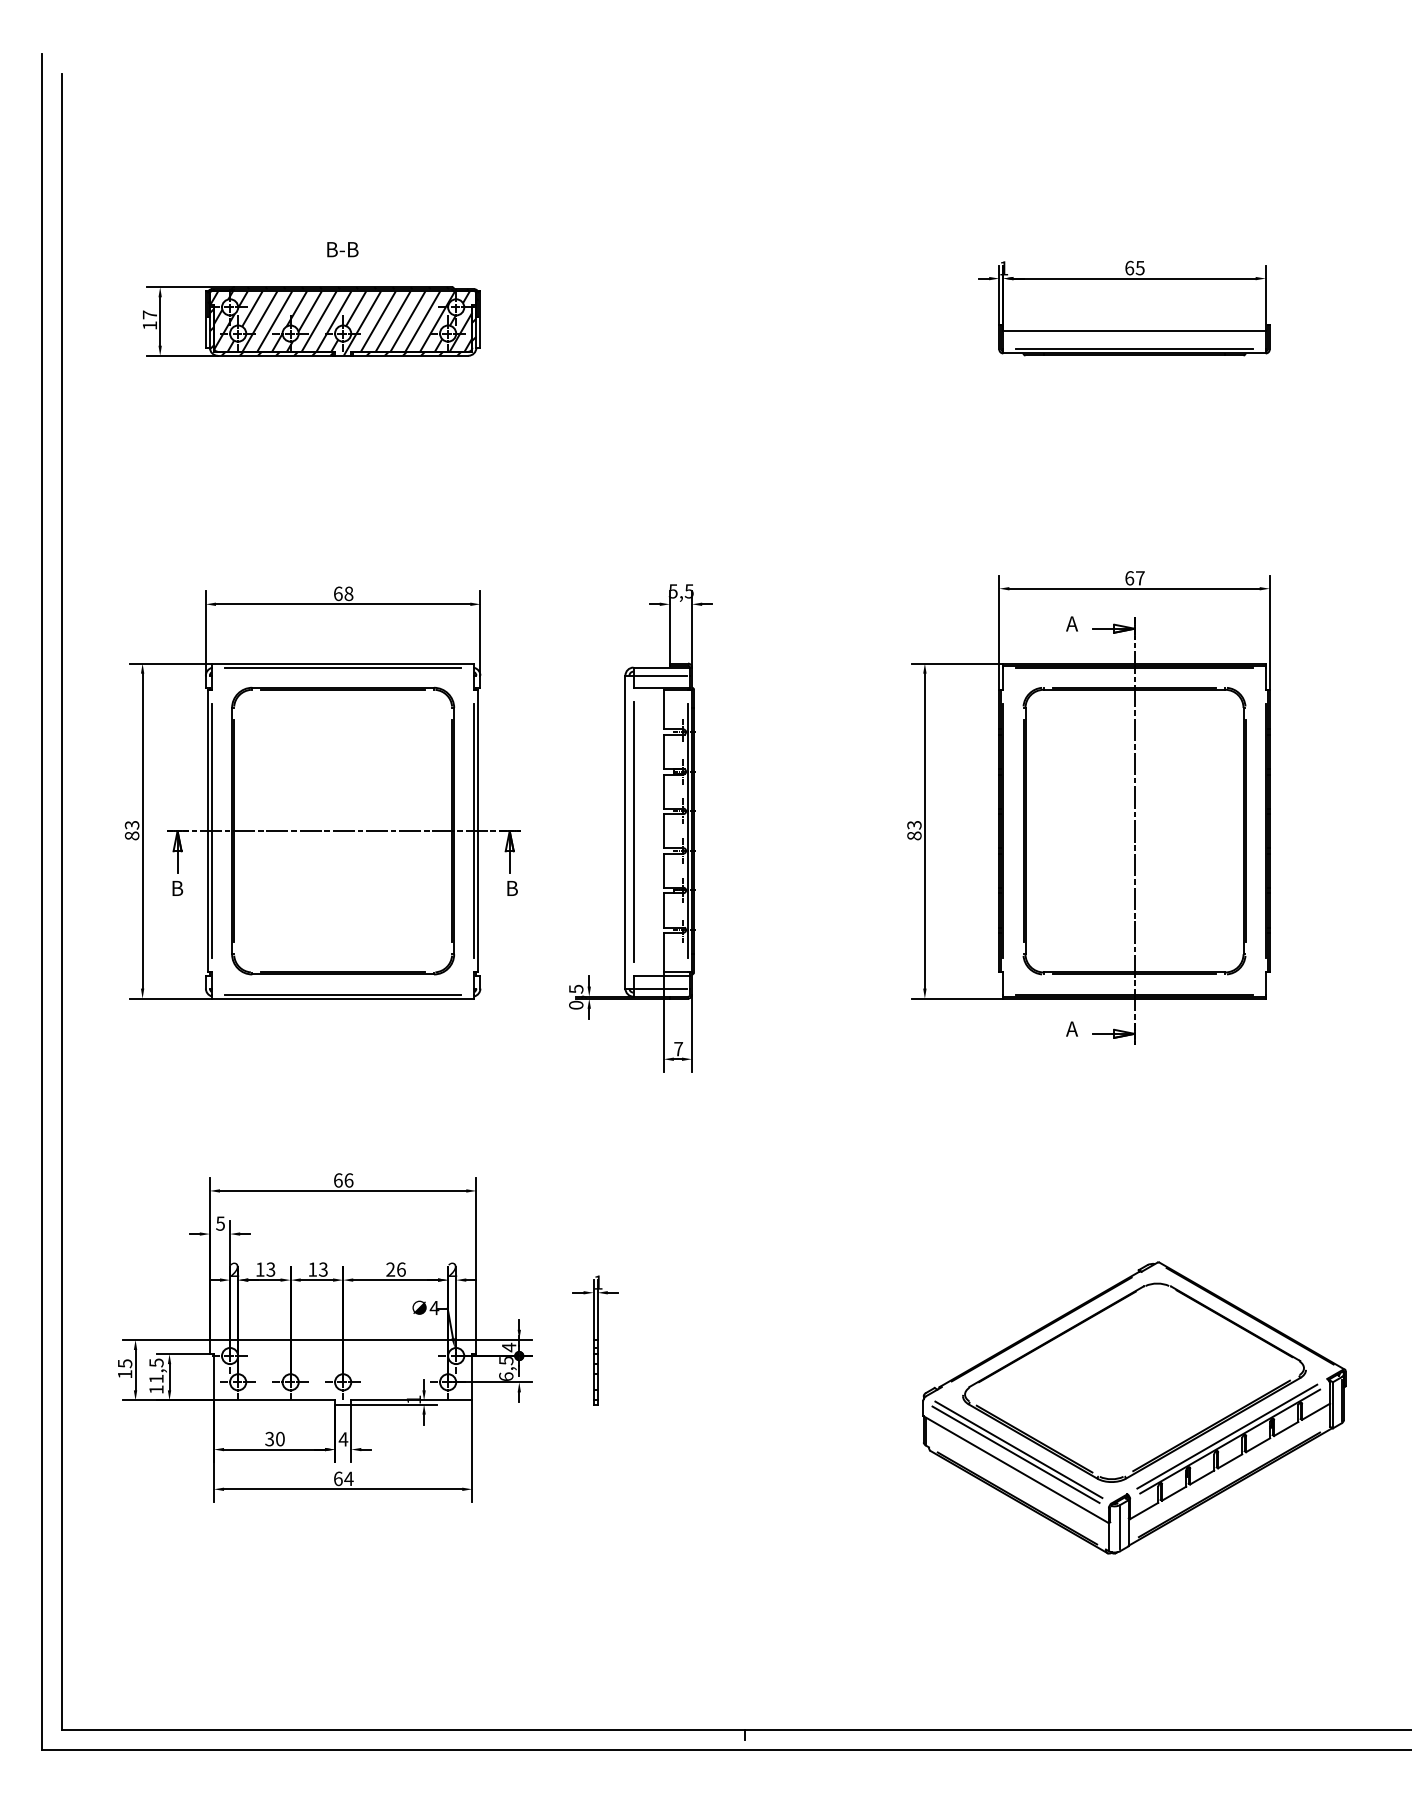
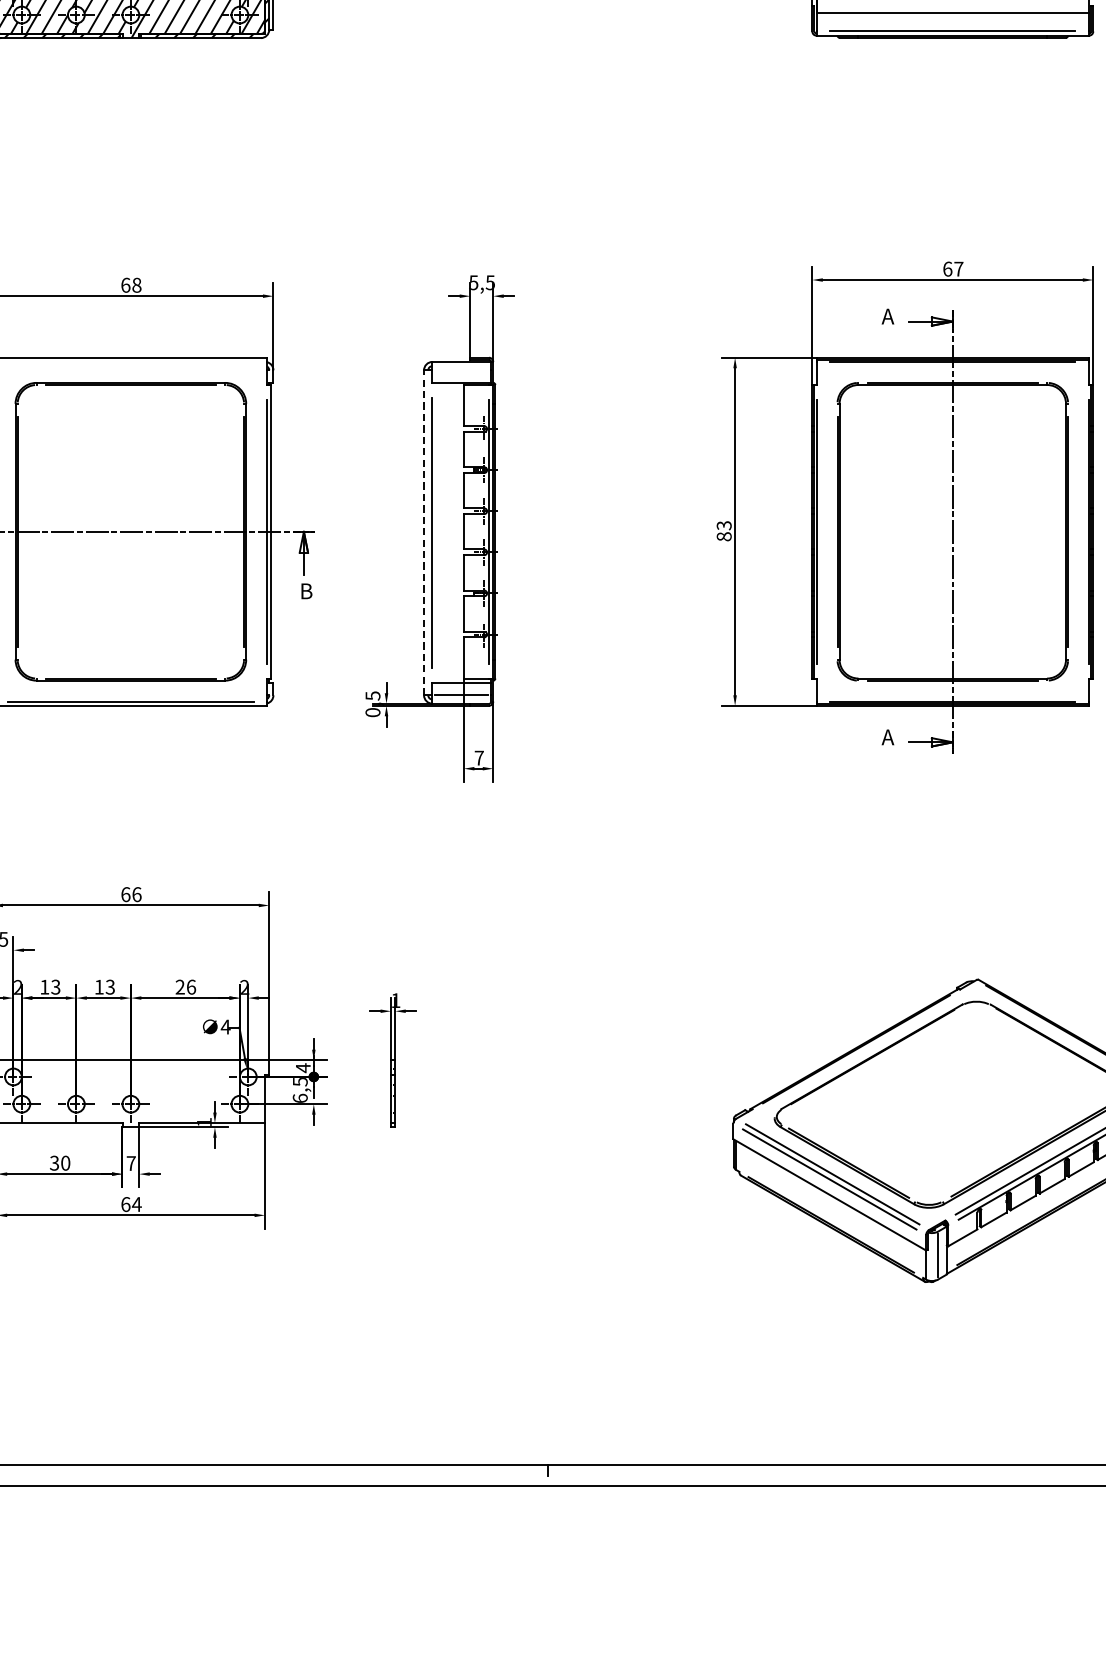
line: (343, 667) -> (131, 361), removed
line: (661, 675) -> (461, 370), removed
line: (625, 831) -> (424, 532), solid -> dashed
text: (343, 1439) -> (131, 1163), 4 -> 7

